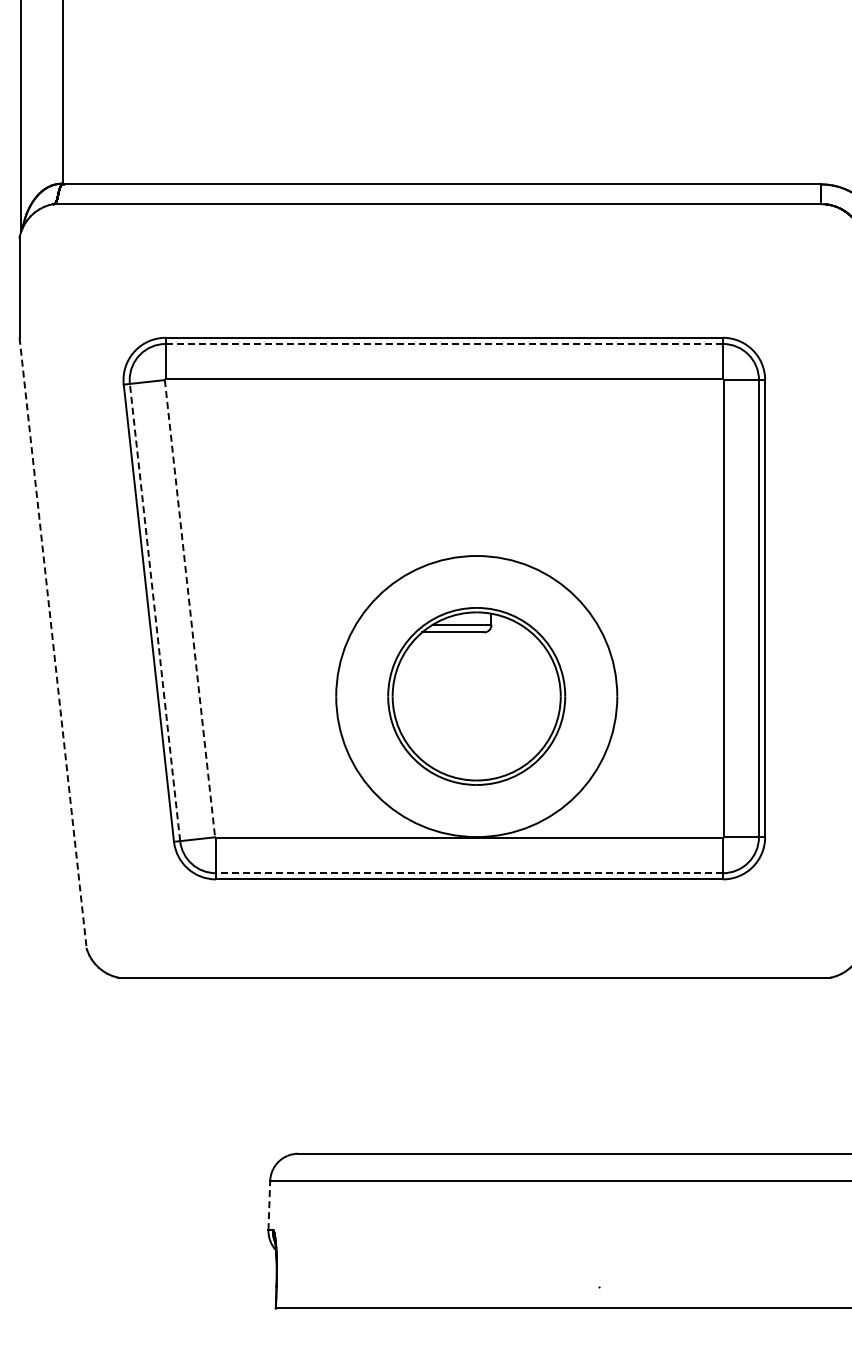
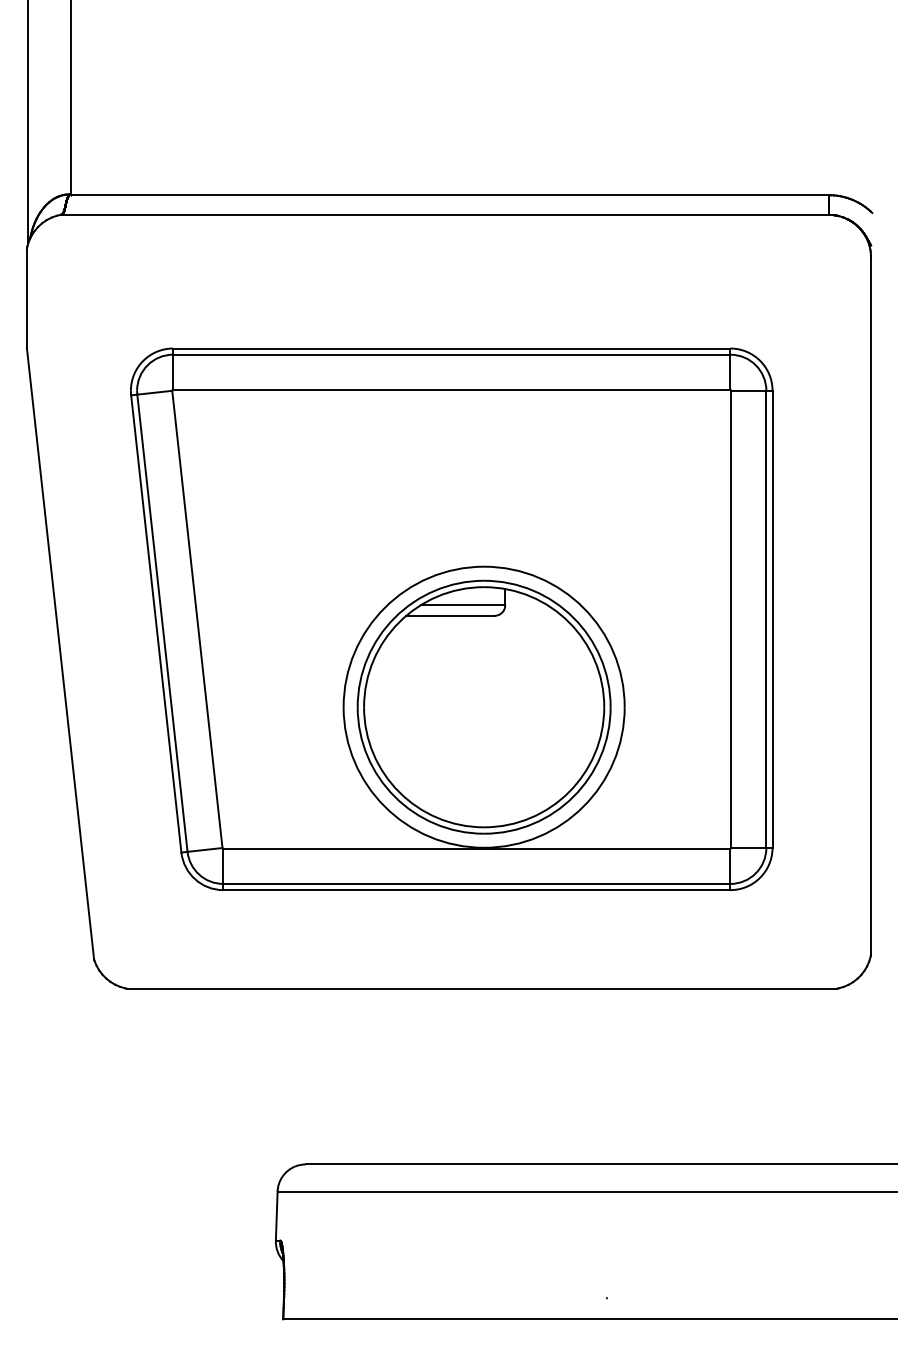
line: (444, 343) -> (451, 354), dashed -> solid
line: (190, 608) -> (197, 619), dashed -> solid
line: (155, 612) -> (162, 623), dashed -> solid
line: (53, 643) -> (60, 654), dashed -> solid
part: (476, 695) -> (483, 706), size x1.43
line: (469, 872) -> (476, 883), dashed -> solid
line: (269, 1205) -> (276, 1216), dashed -> solid

